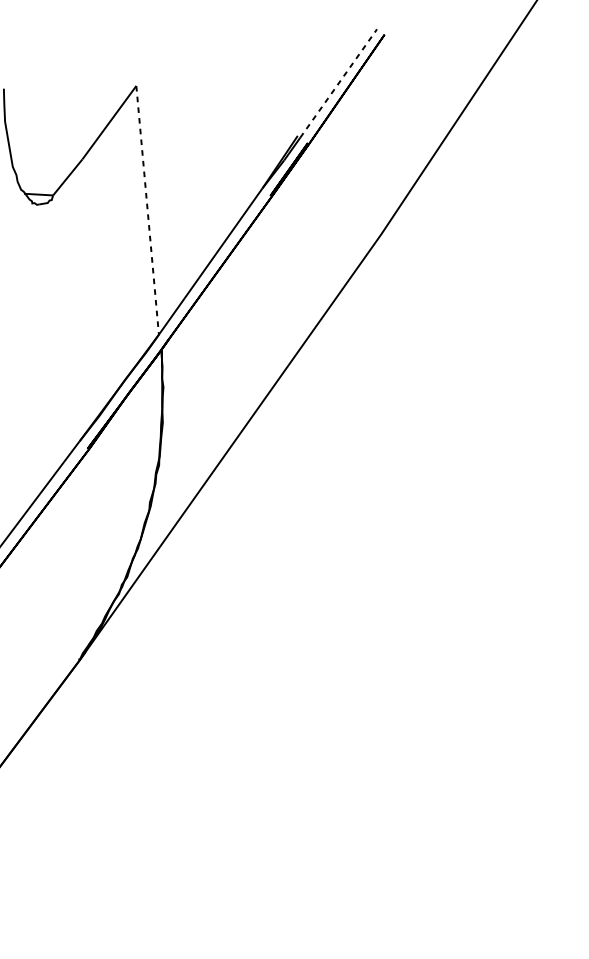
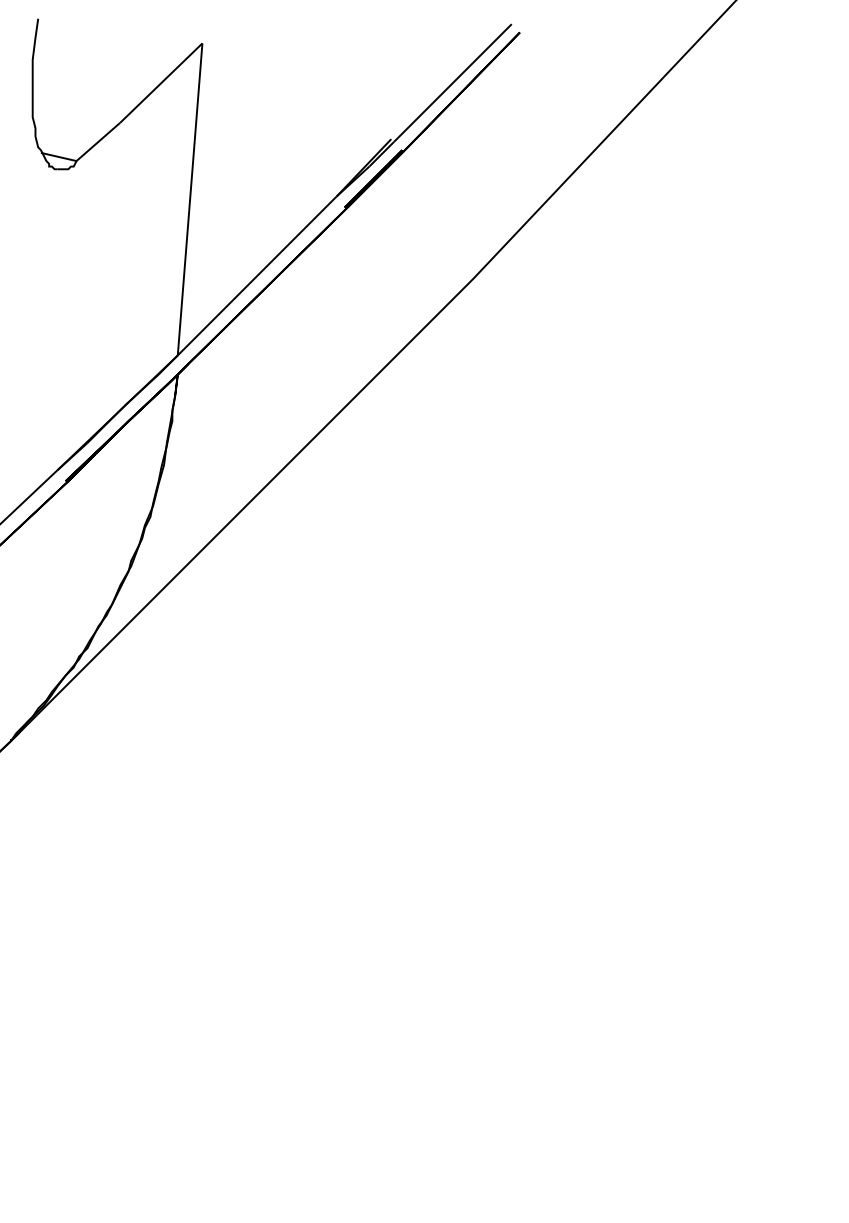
line: (339, 82) -> (453, 82), dashed -> solid
line: (147, 210) -> (190, 199), dashed -> solid

